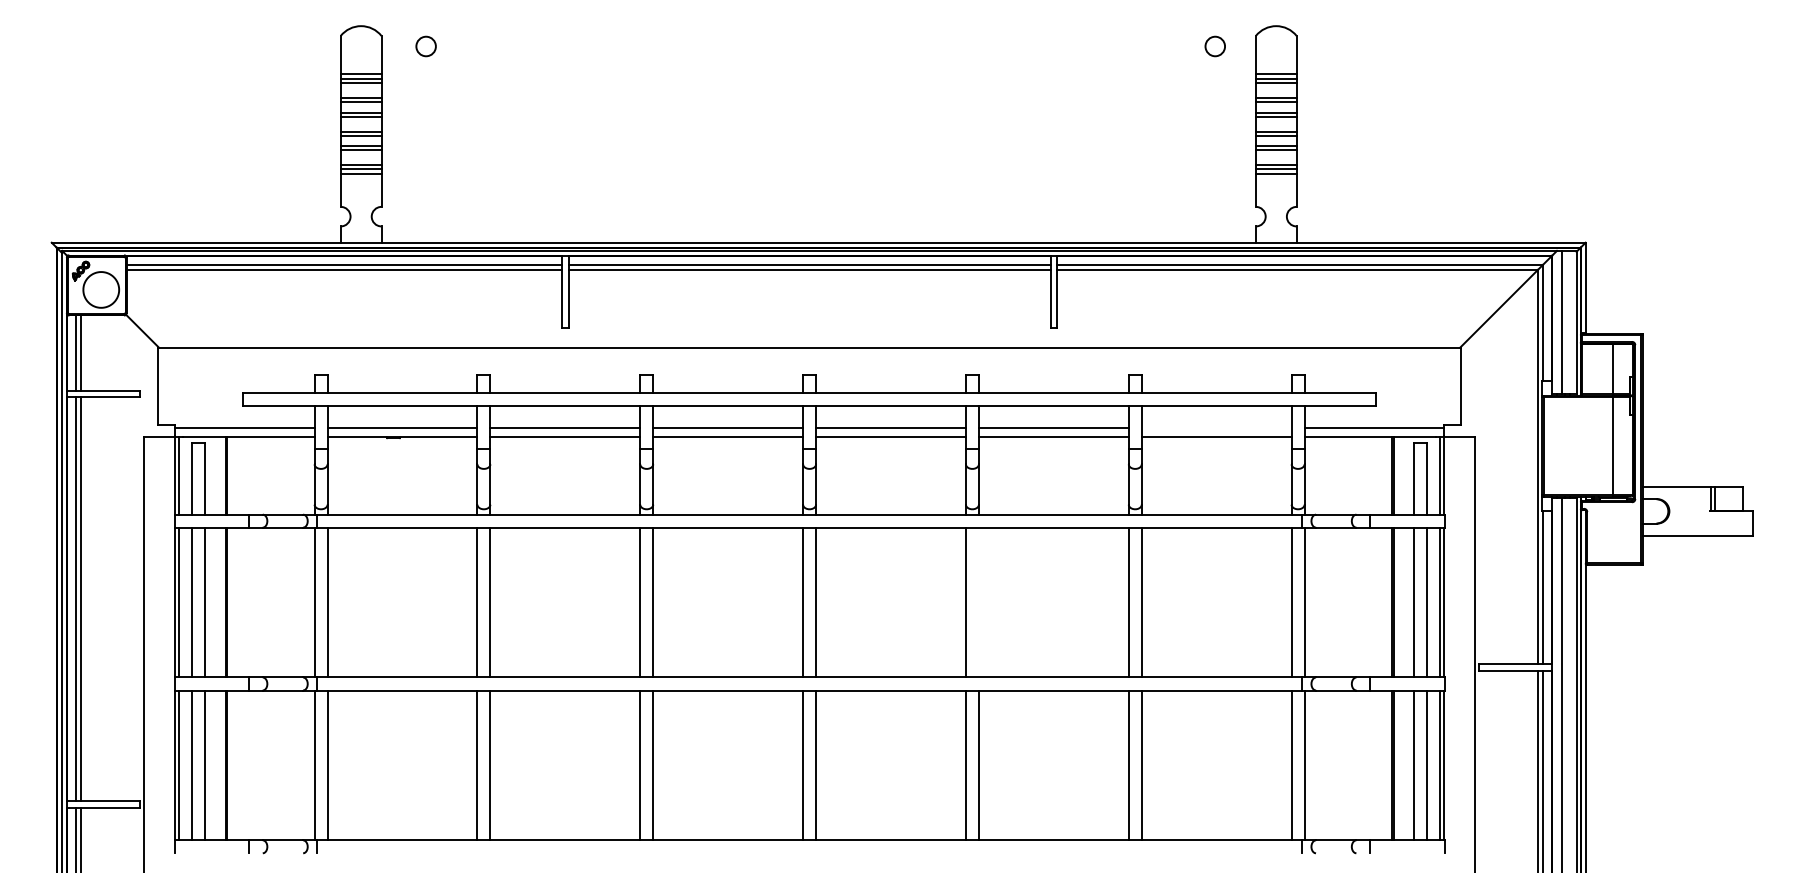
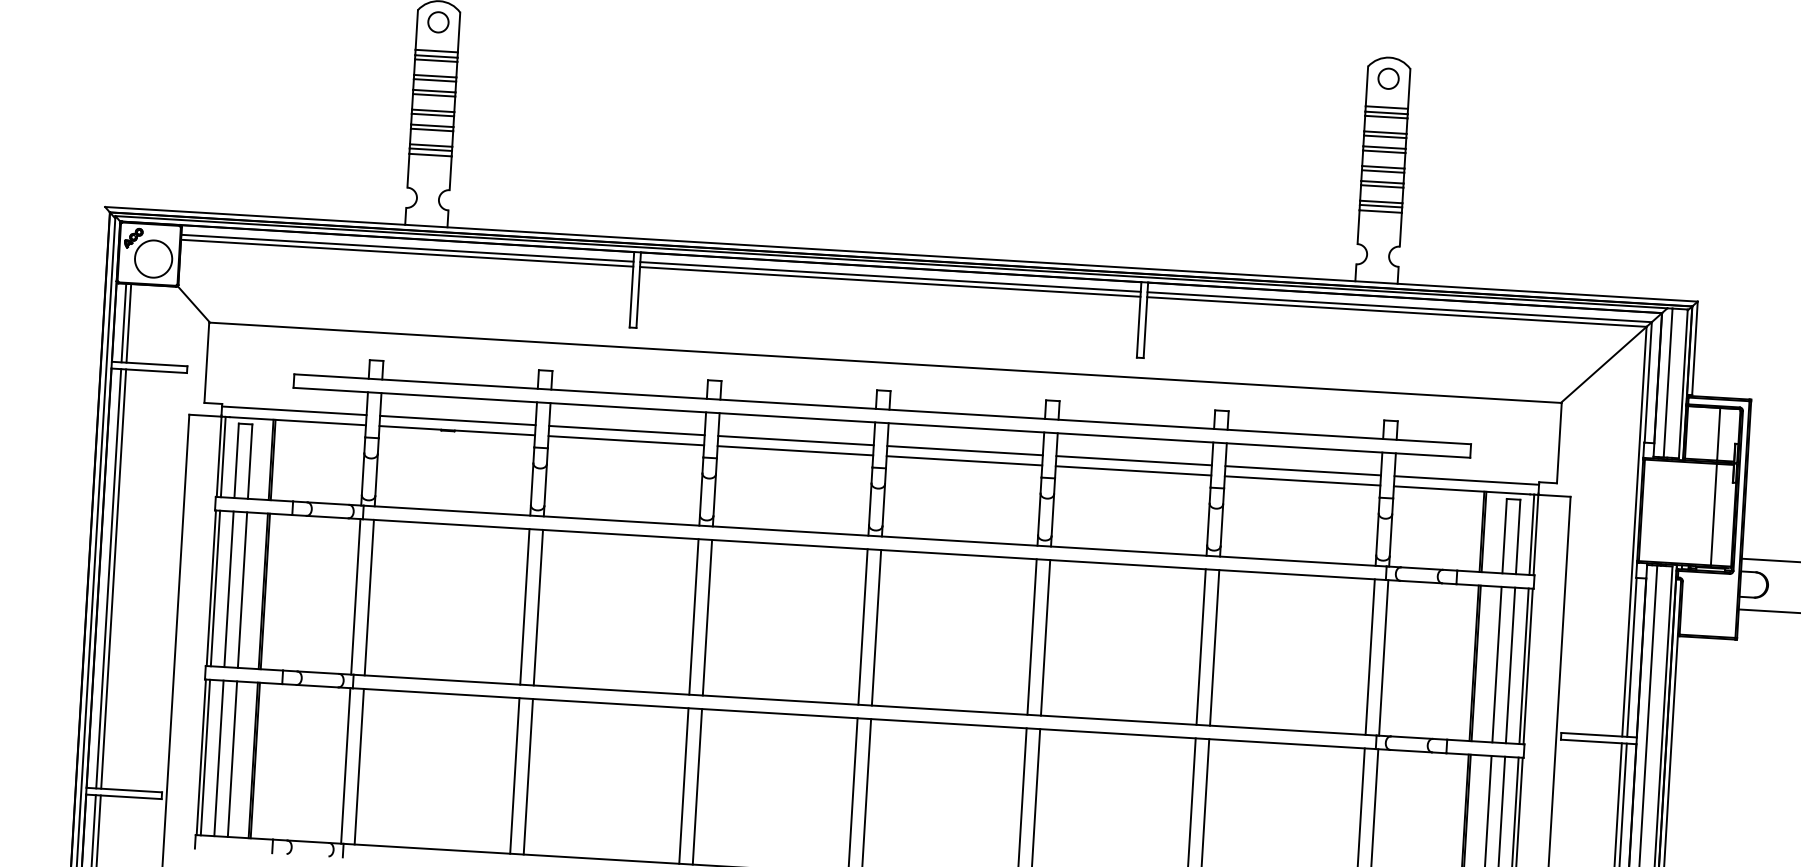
circle: (425, 46) -> (437, 22), moved
circle: (1214, 46) -> (1387, 78), moved
line: (1216, 427) -> (1303, 470), added
line: (978, 602) -> (1045, 637), added

